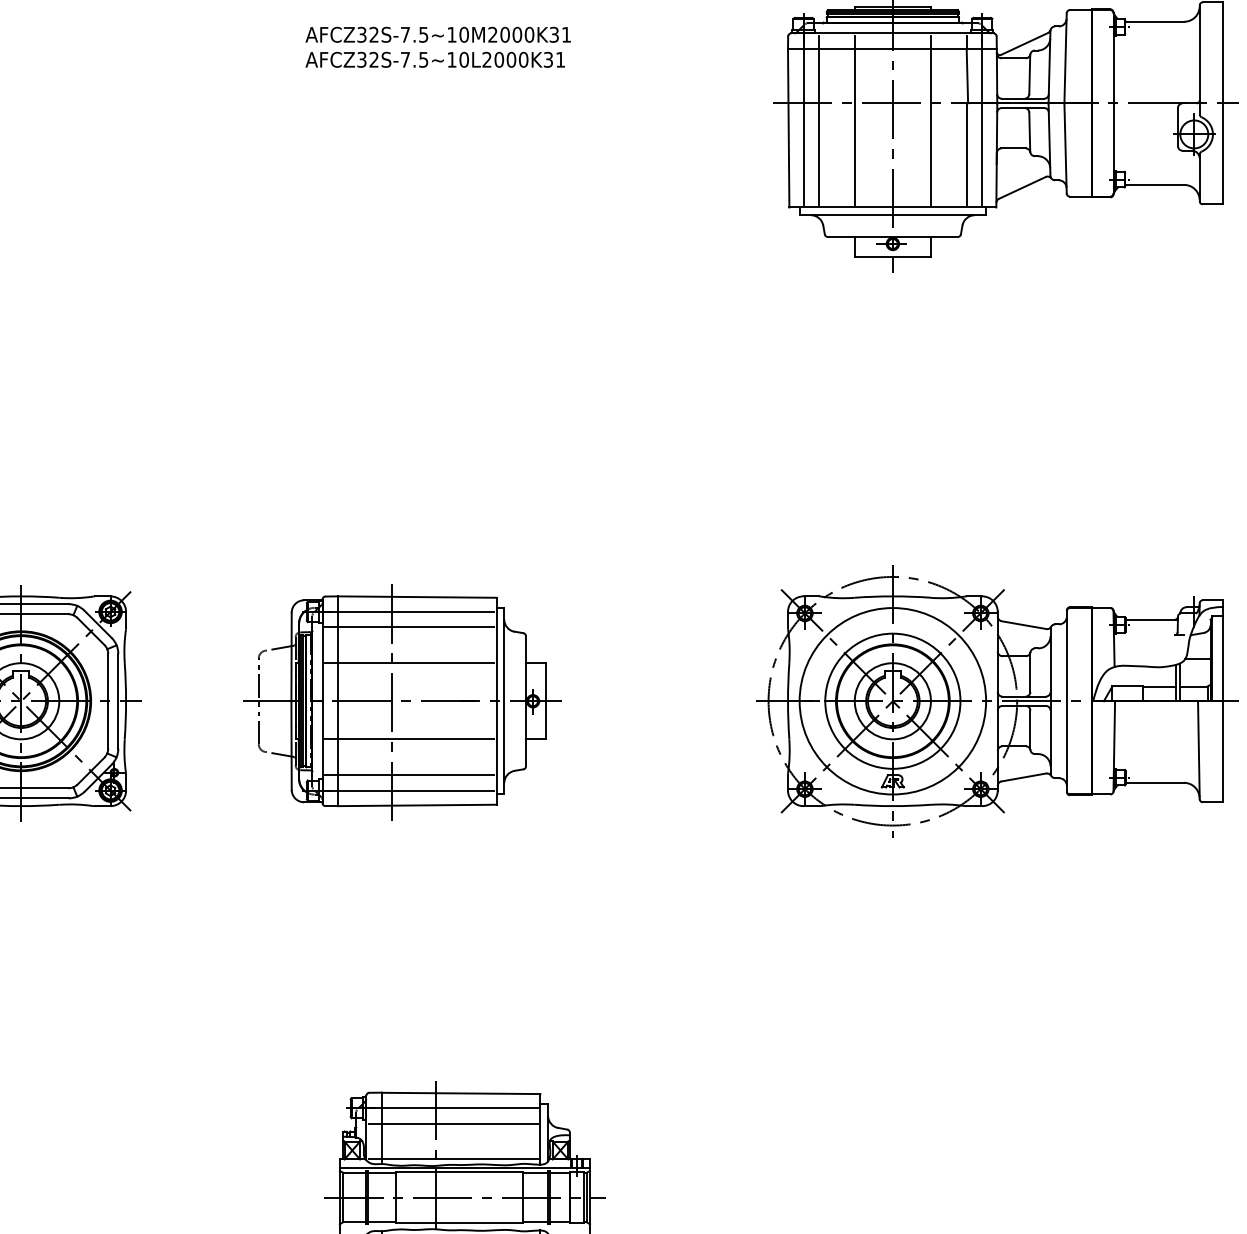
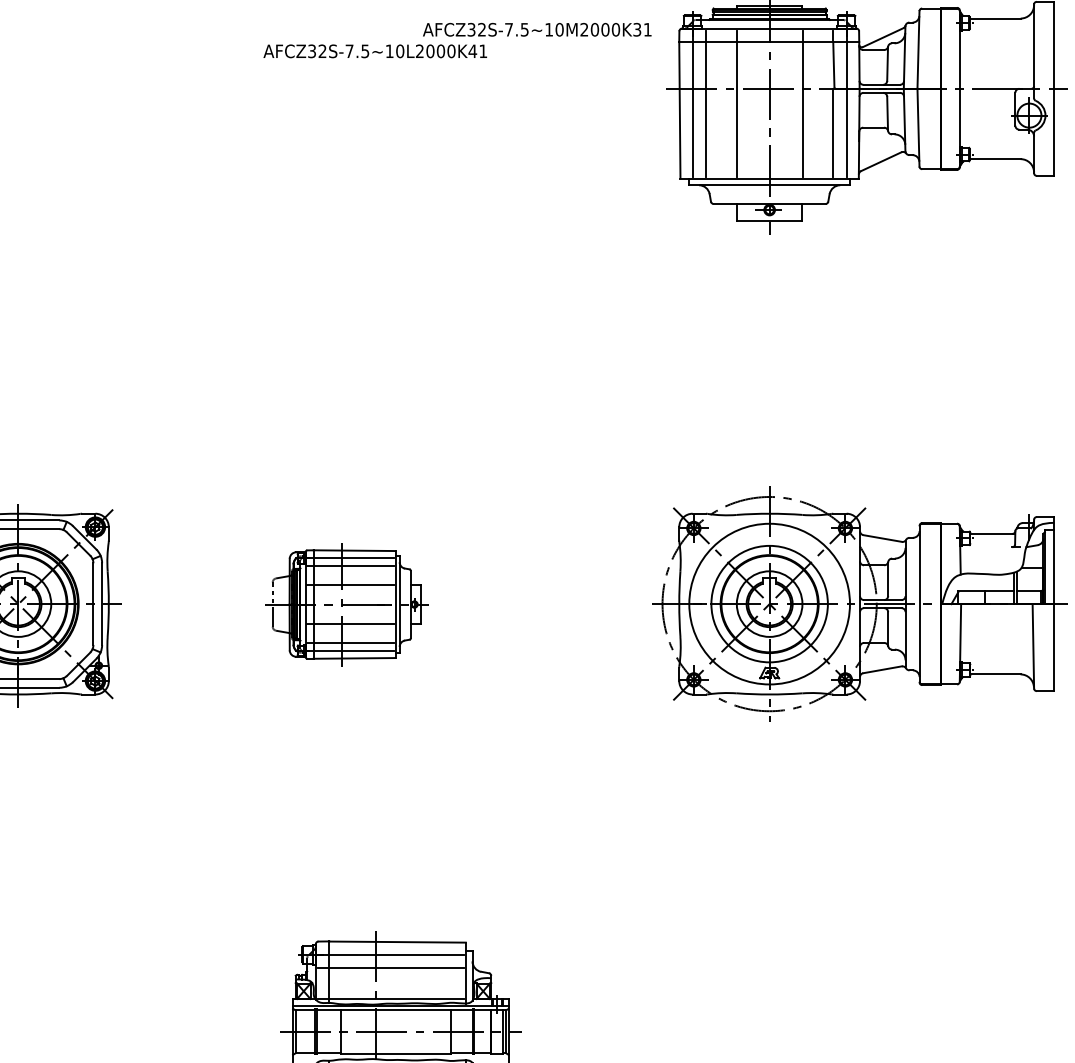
text: (437, 34) -> (536, 29), moved
text: (548, 59) -> (472, 51), AFCZ32S-7.5~10L2000K31 -> AFCZ32S-7.5~10L2000K41
part: (402, 702) -> (347, 605), size x0.6

